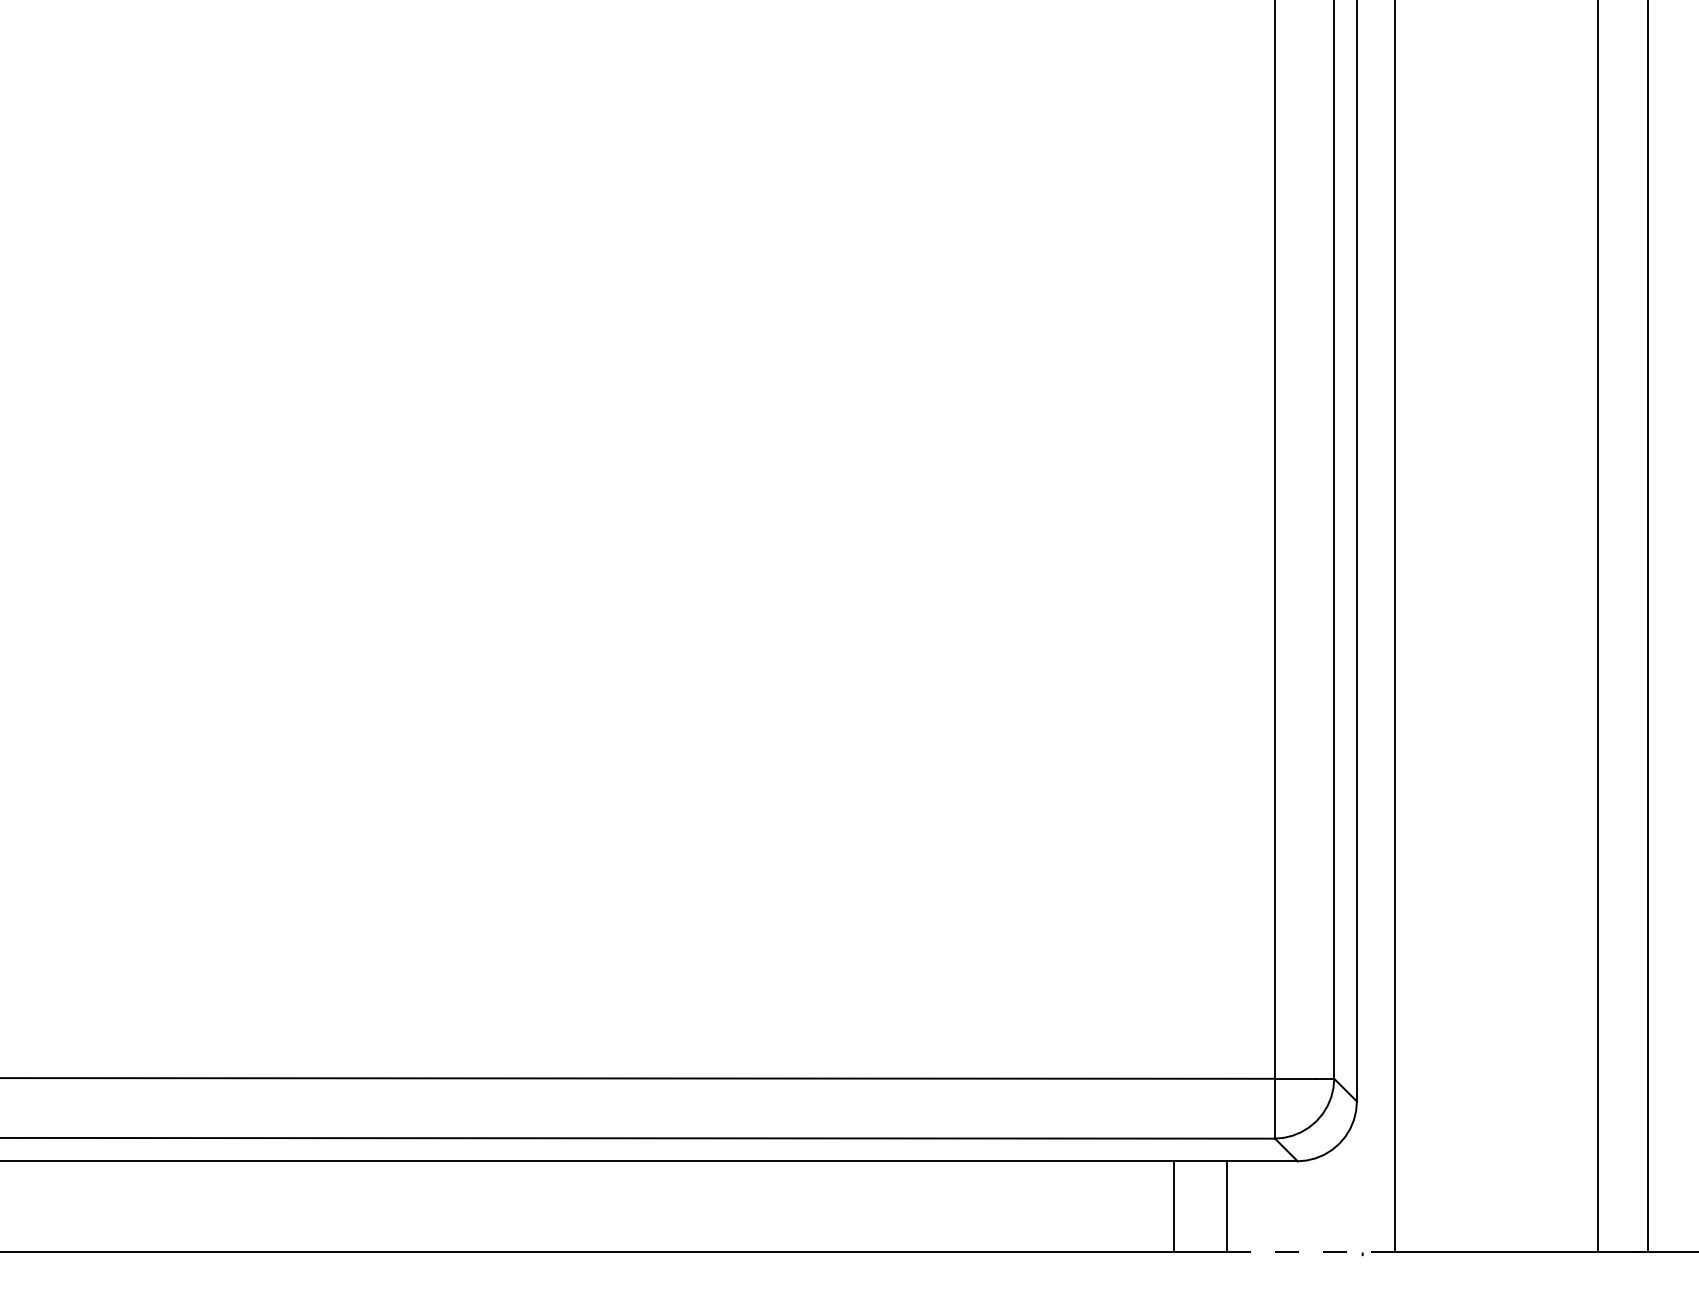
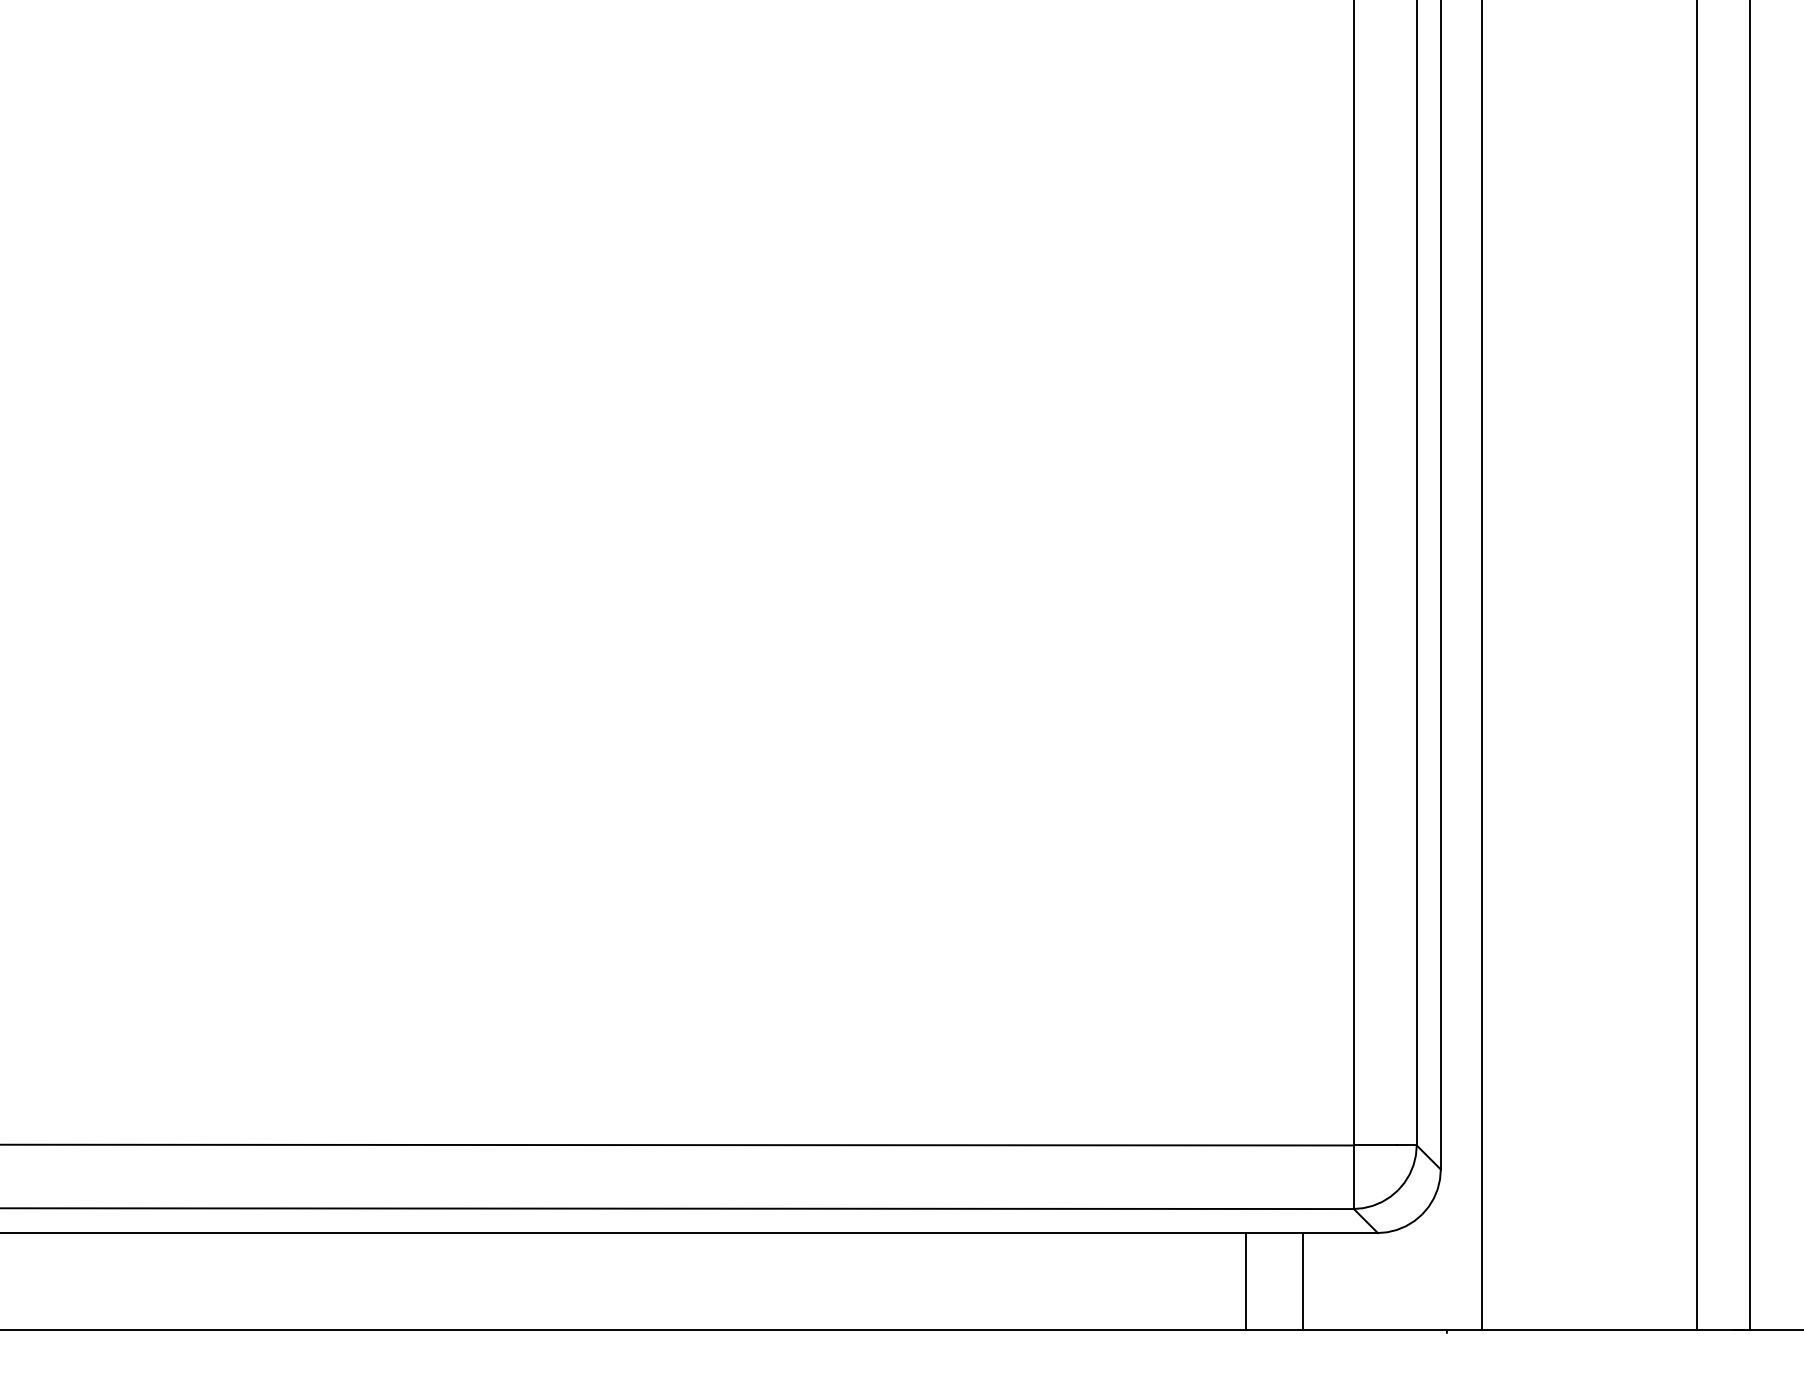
line: (1311, 1252) -> (1392, 1329), dashed -> solid

